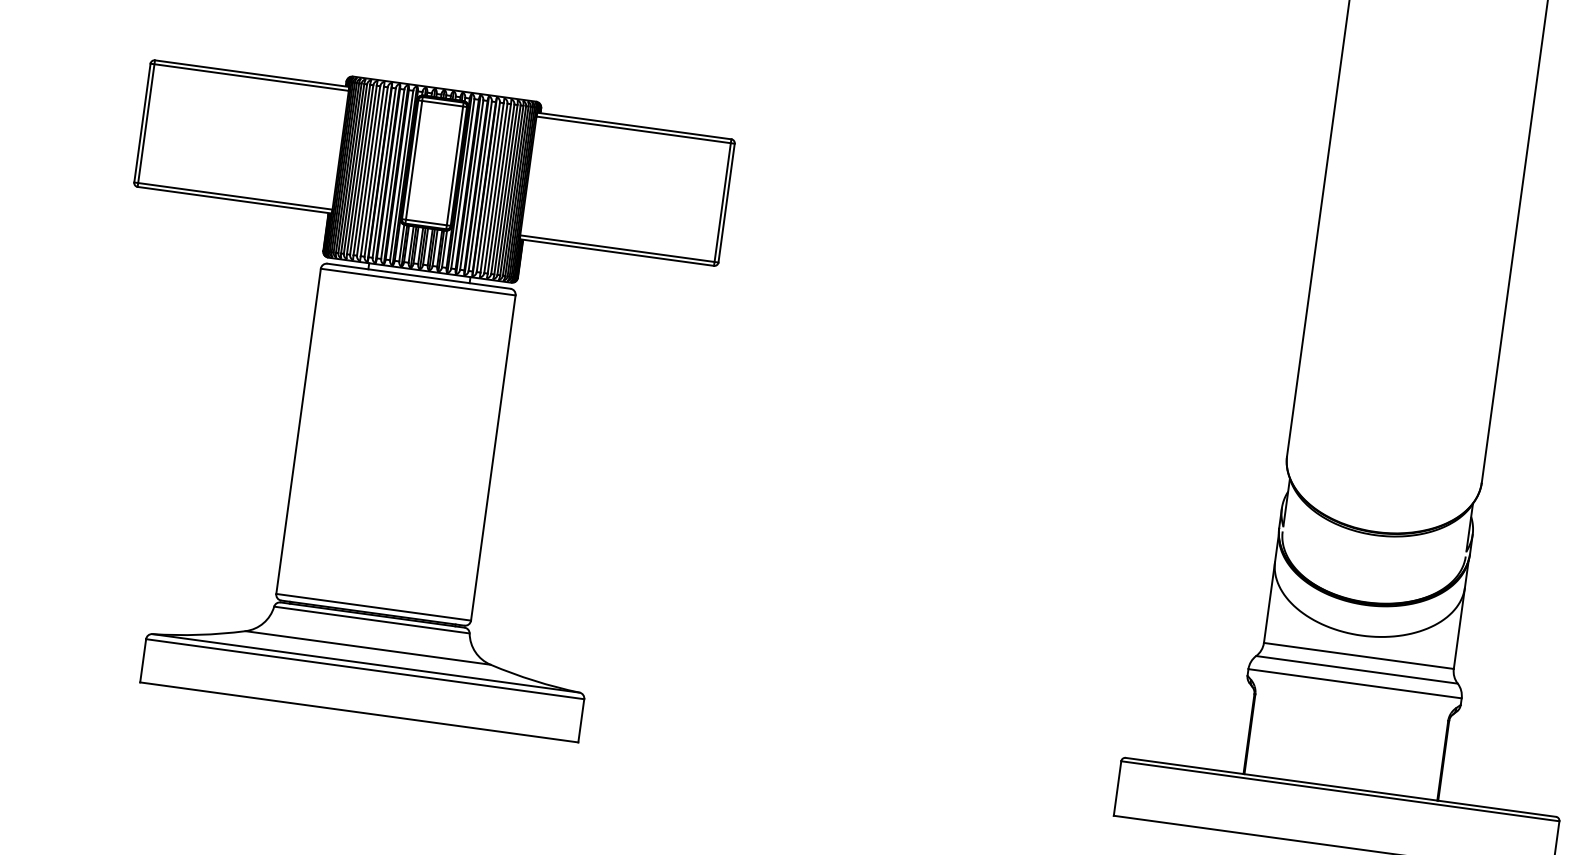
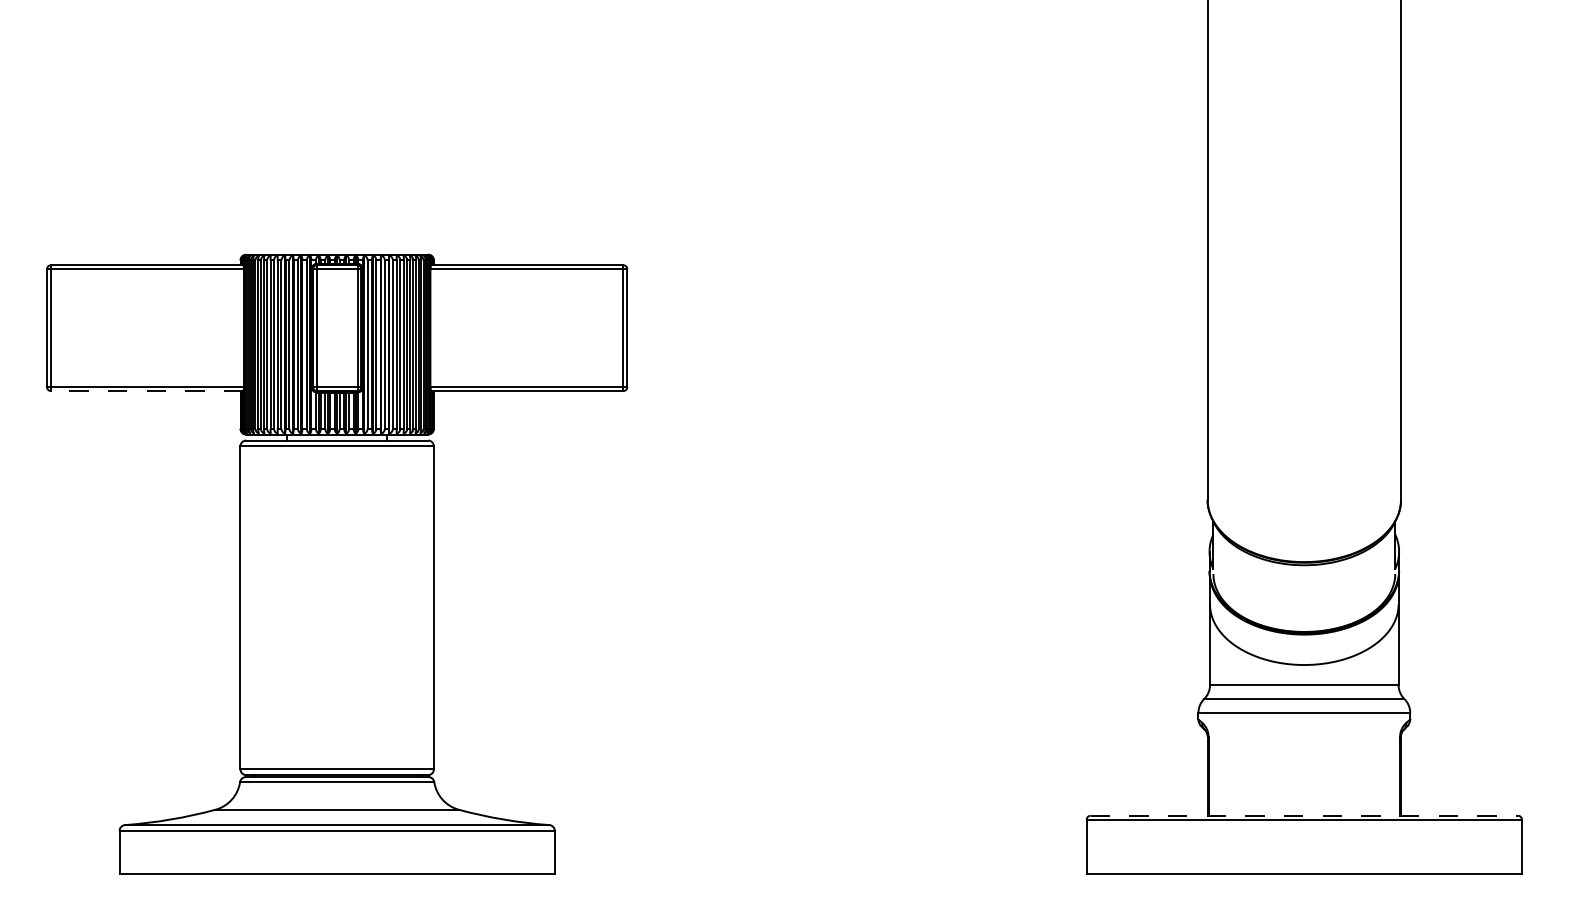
line: (233, 200) -> (146, 391), solid -> dashed
line: (1341, 787) -> (1304, 815), solid -> dashed

